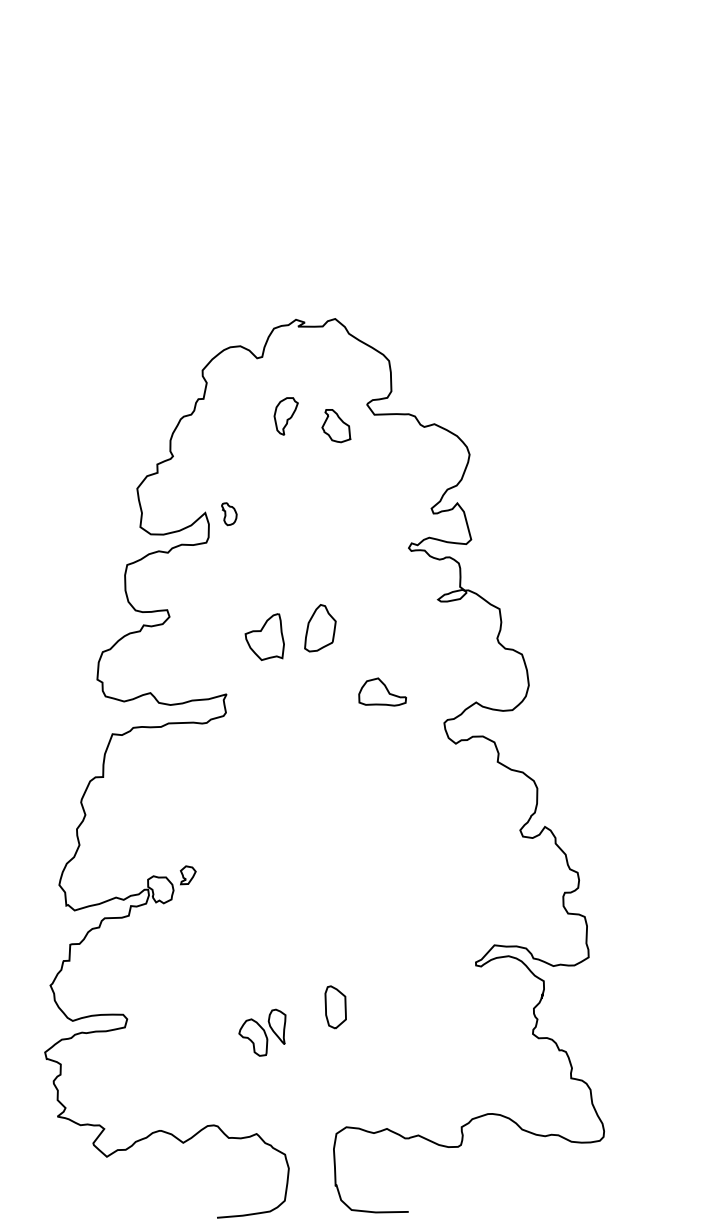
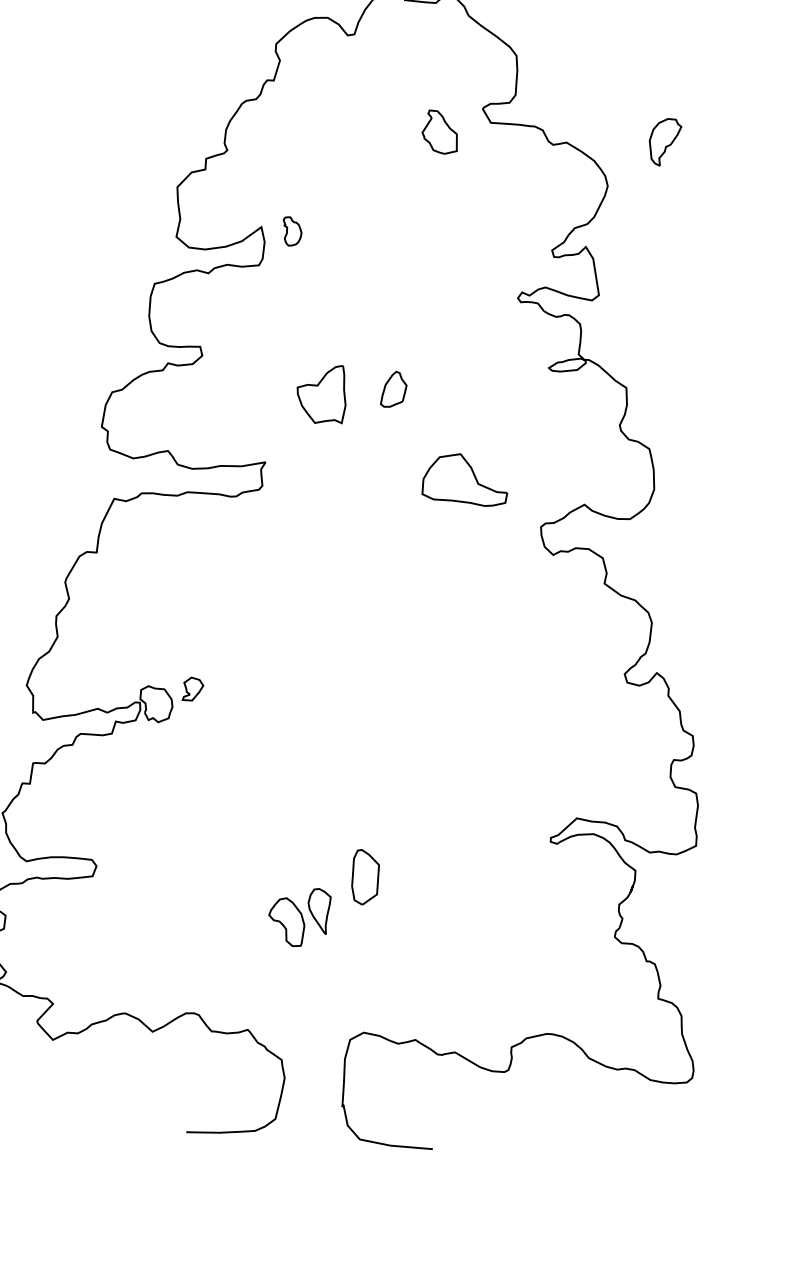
part: (285, 416) -> (663, 142), moved
part: (320, 628) -> (394, 389), size x0.6
part: (382, 691) -> (465, 478), size x1.4
part: (262, 1032) -> (299, 916), moved

